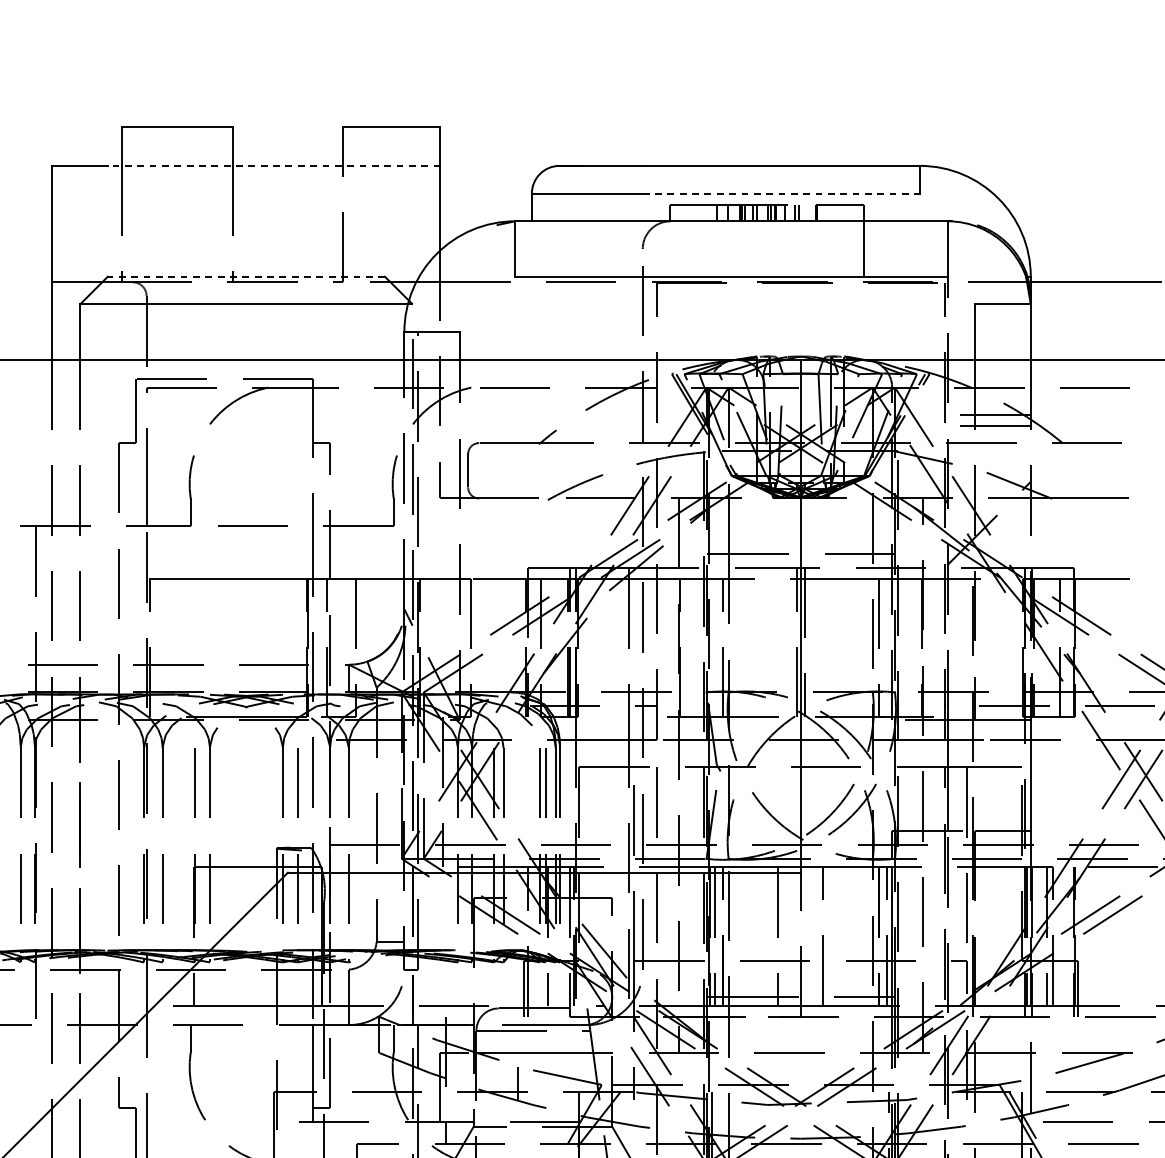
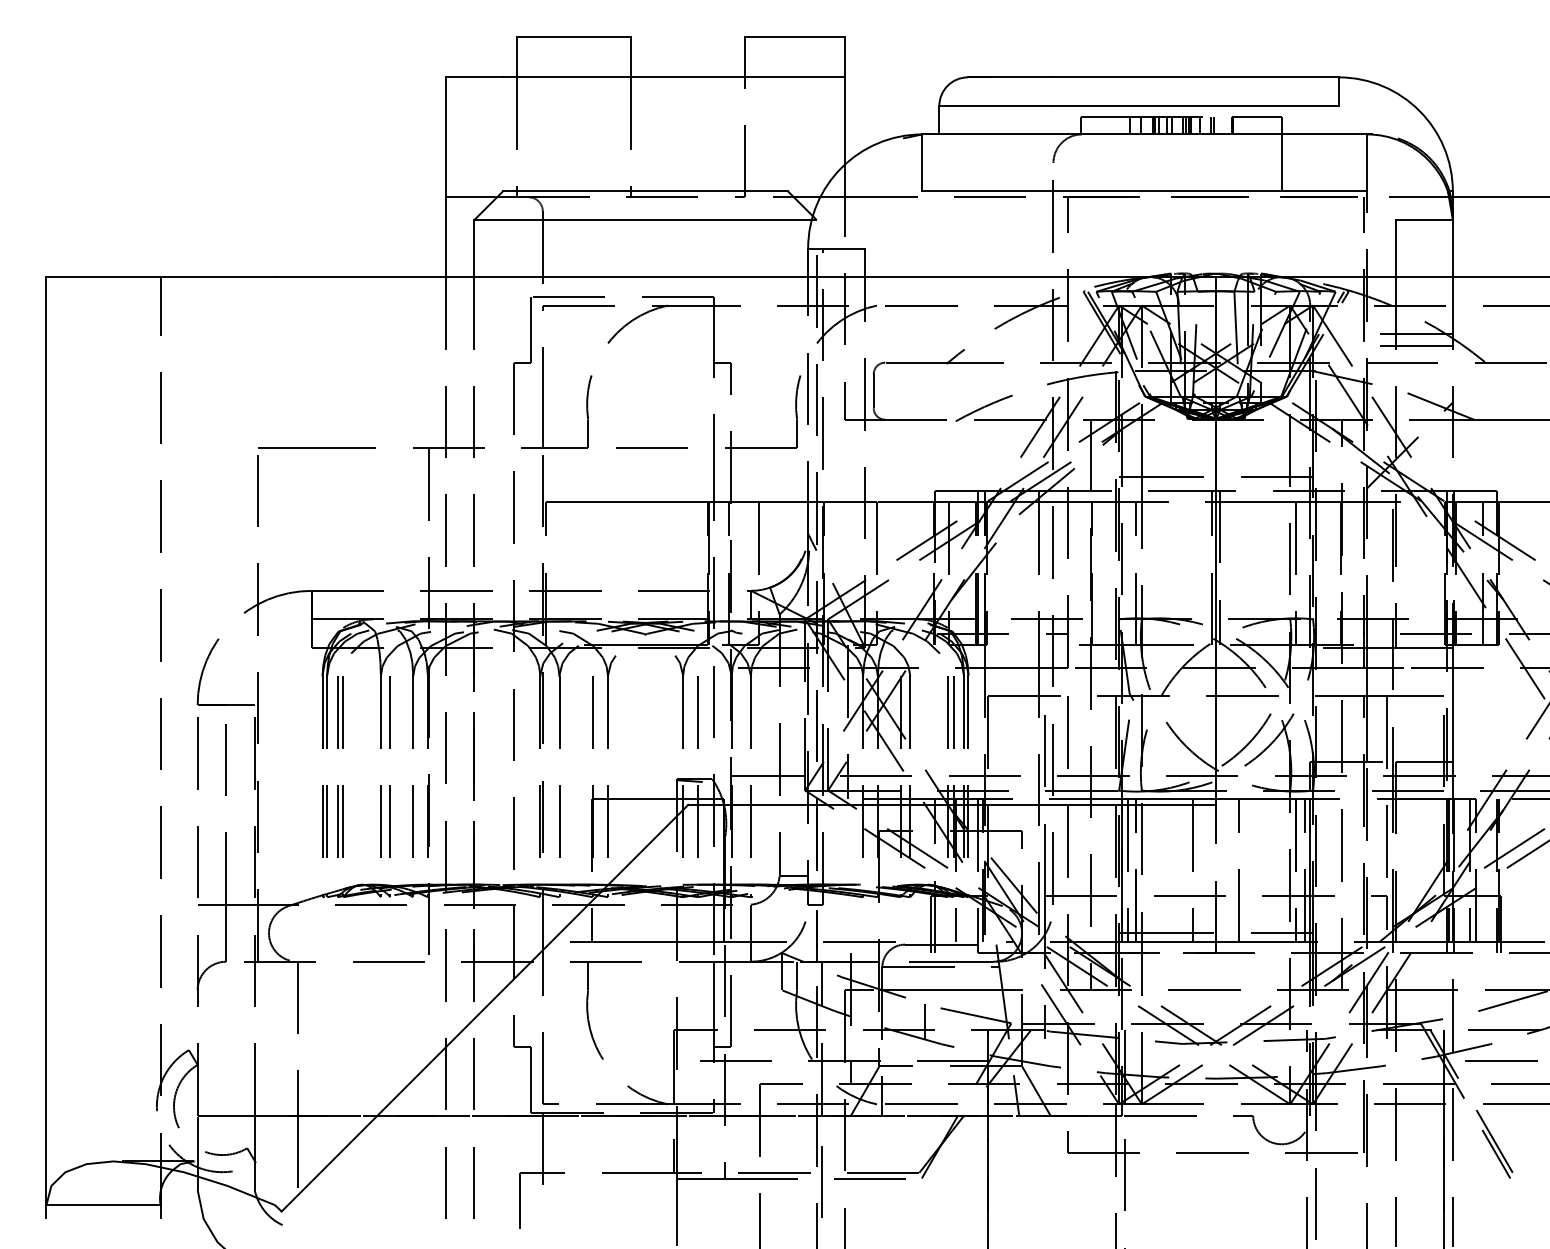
line: (273, 165) -> (673, 77), dashed -> solid
line: (781, 193) -> (1196, 105), dashed -> solid
line: (246, 276) -> (645, 191), dashed -> solid

